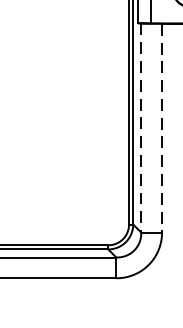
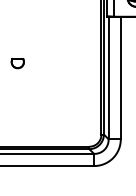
line: (141, 128) -> (108, 78), dashed -> solid
line: (161, 128) -> (120, 78), dashed -> solid

